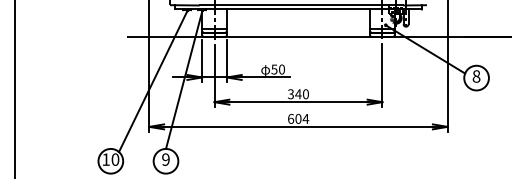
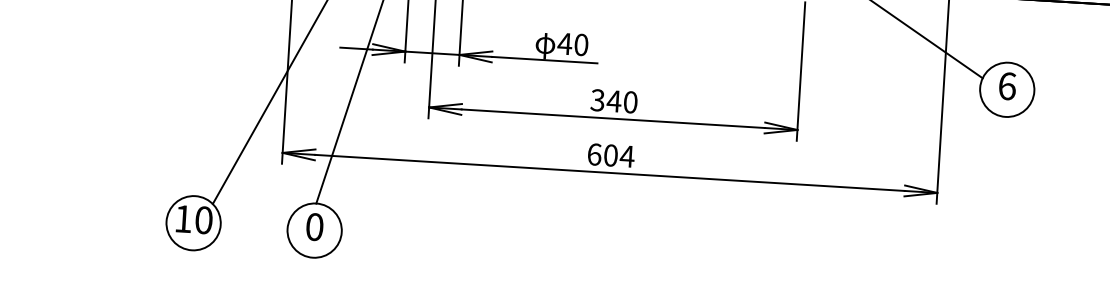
text: (274, 69) -> (565, 43), 50 -> 40
text: (476, 76) -> (1007, 86), 8 -> 6
text: (165, 159) -> (313, 226), 9 -> 0

